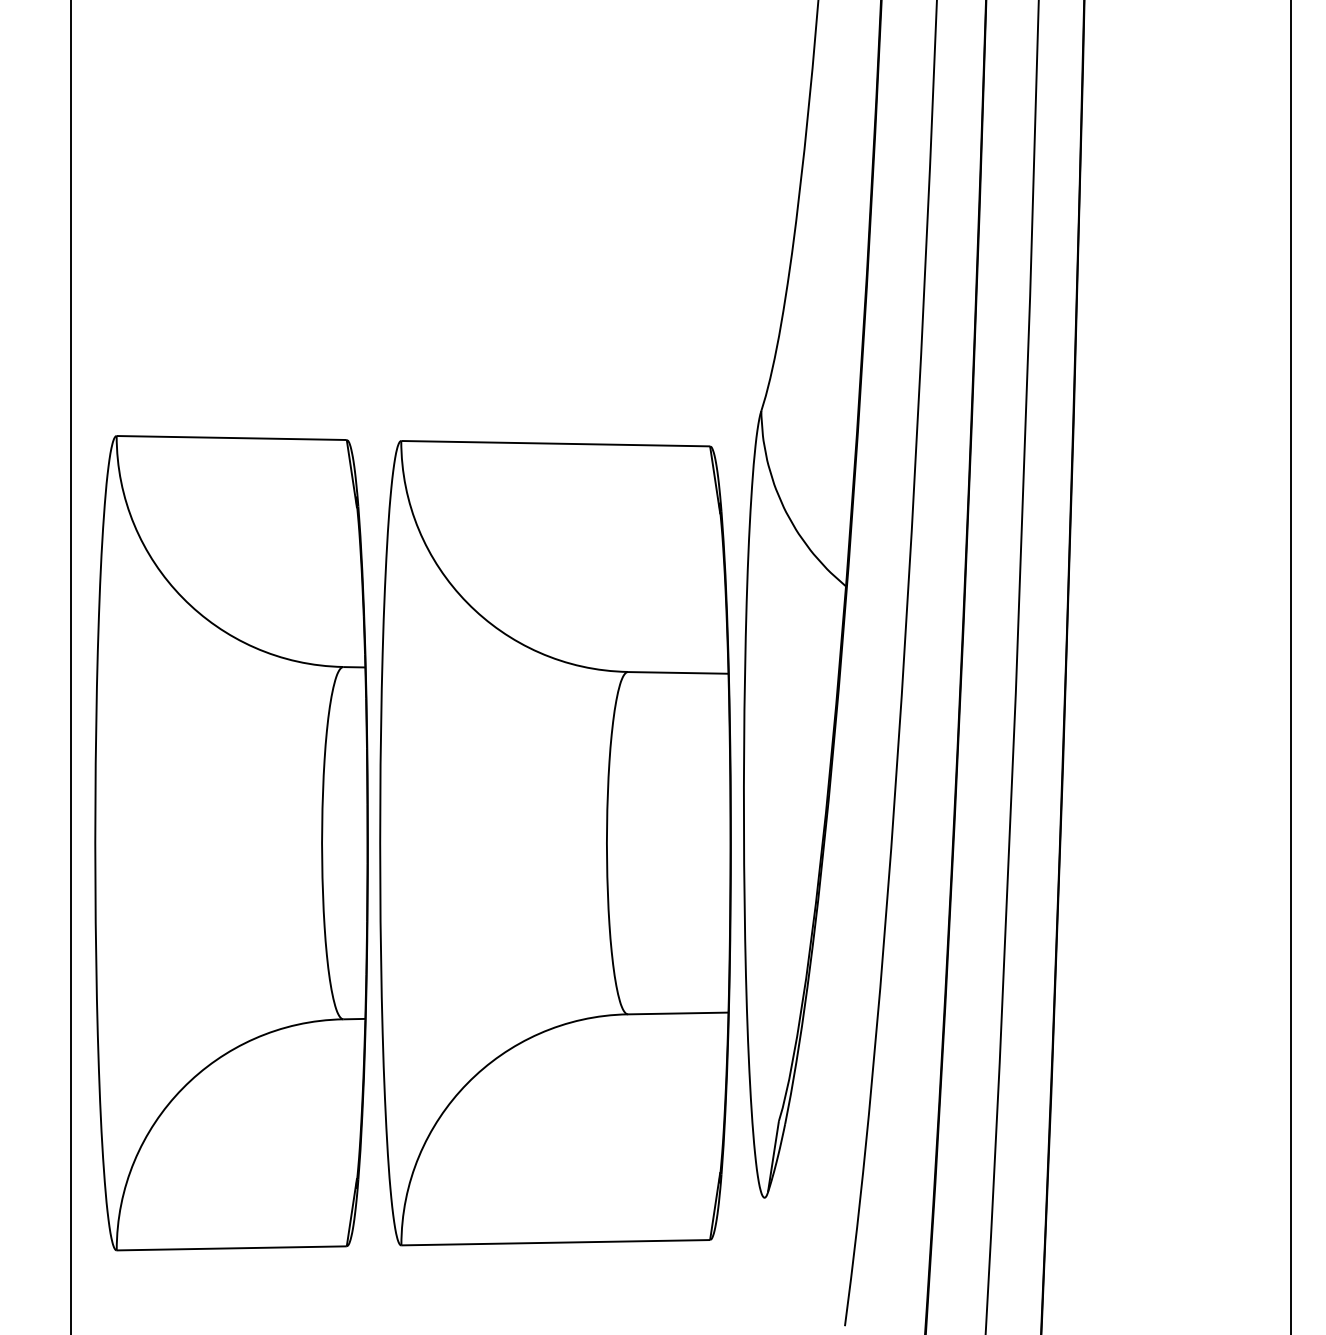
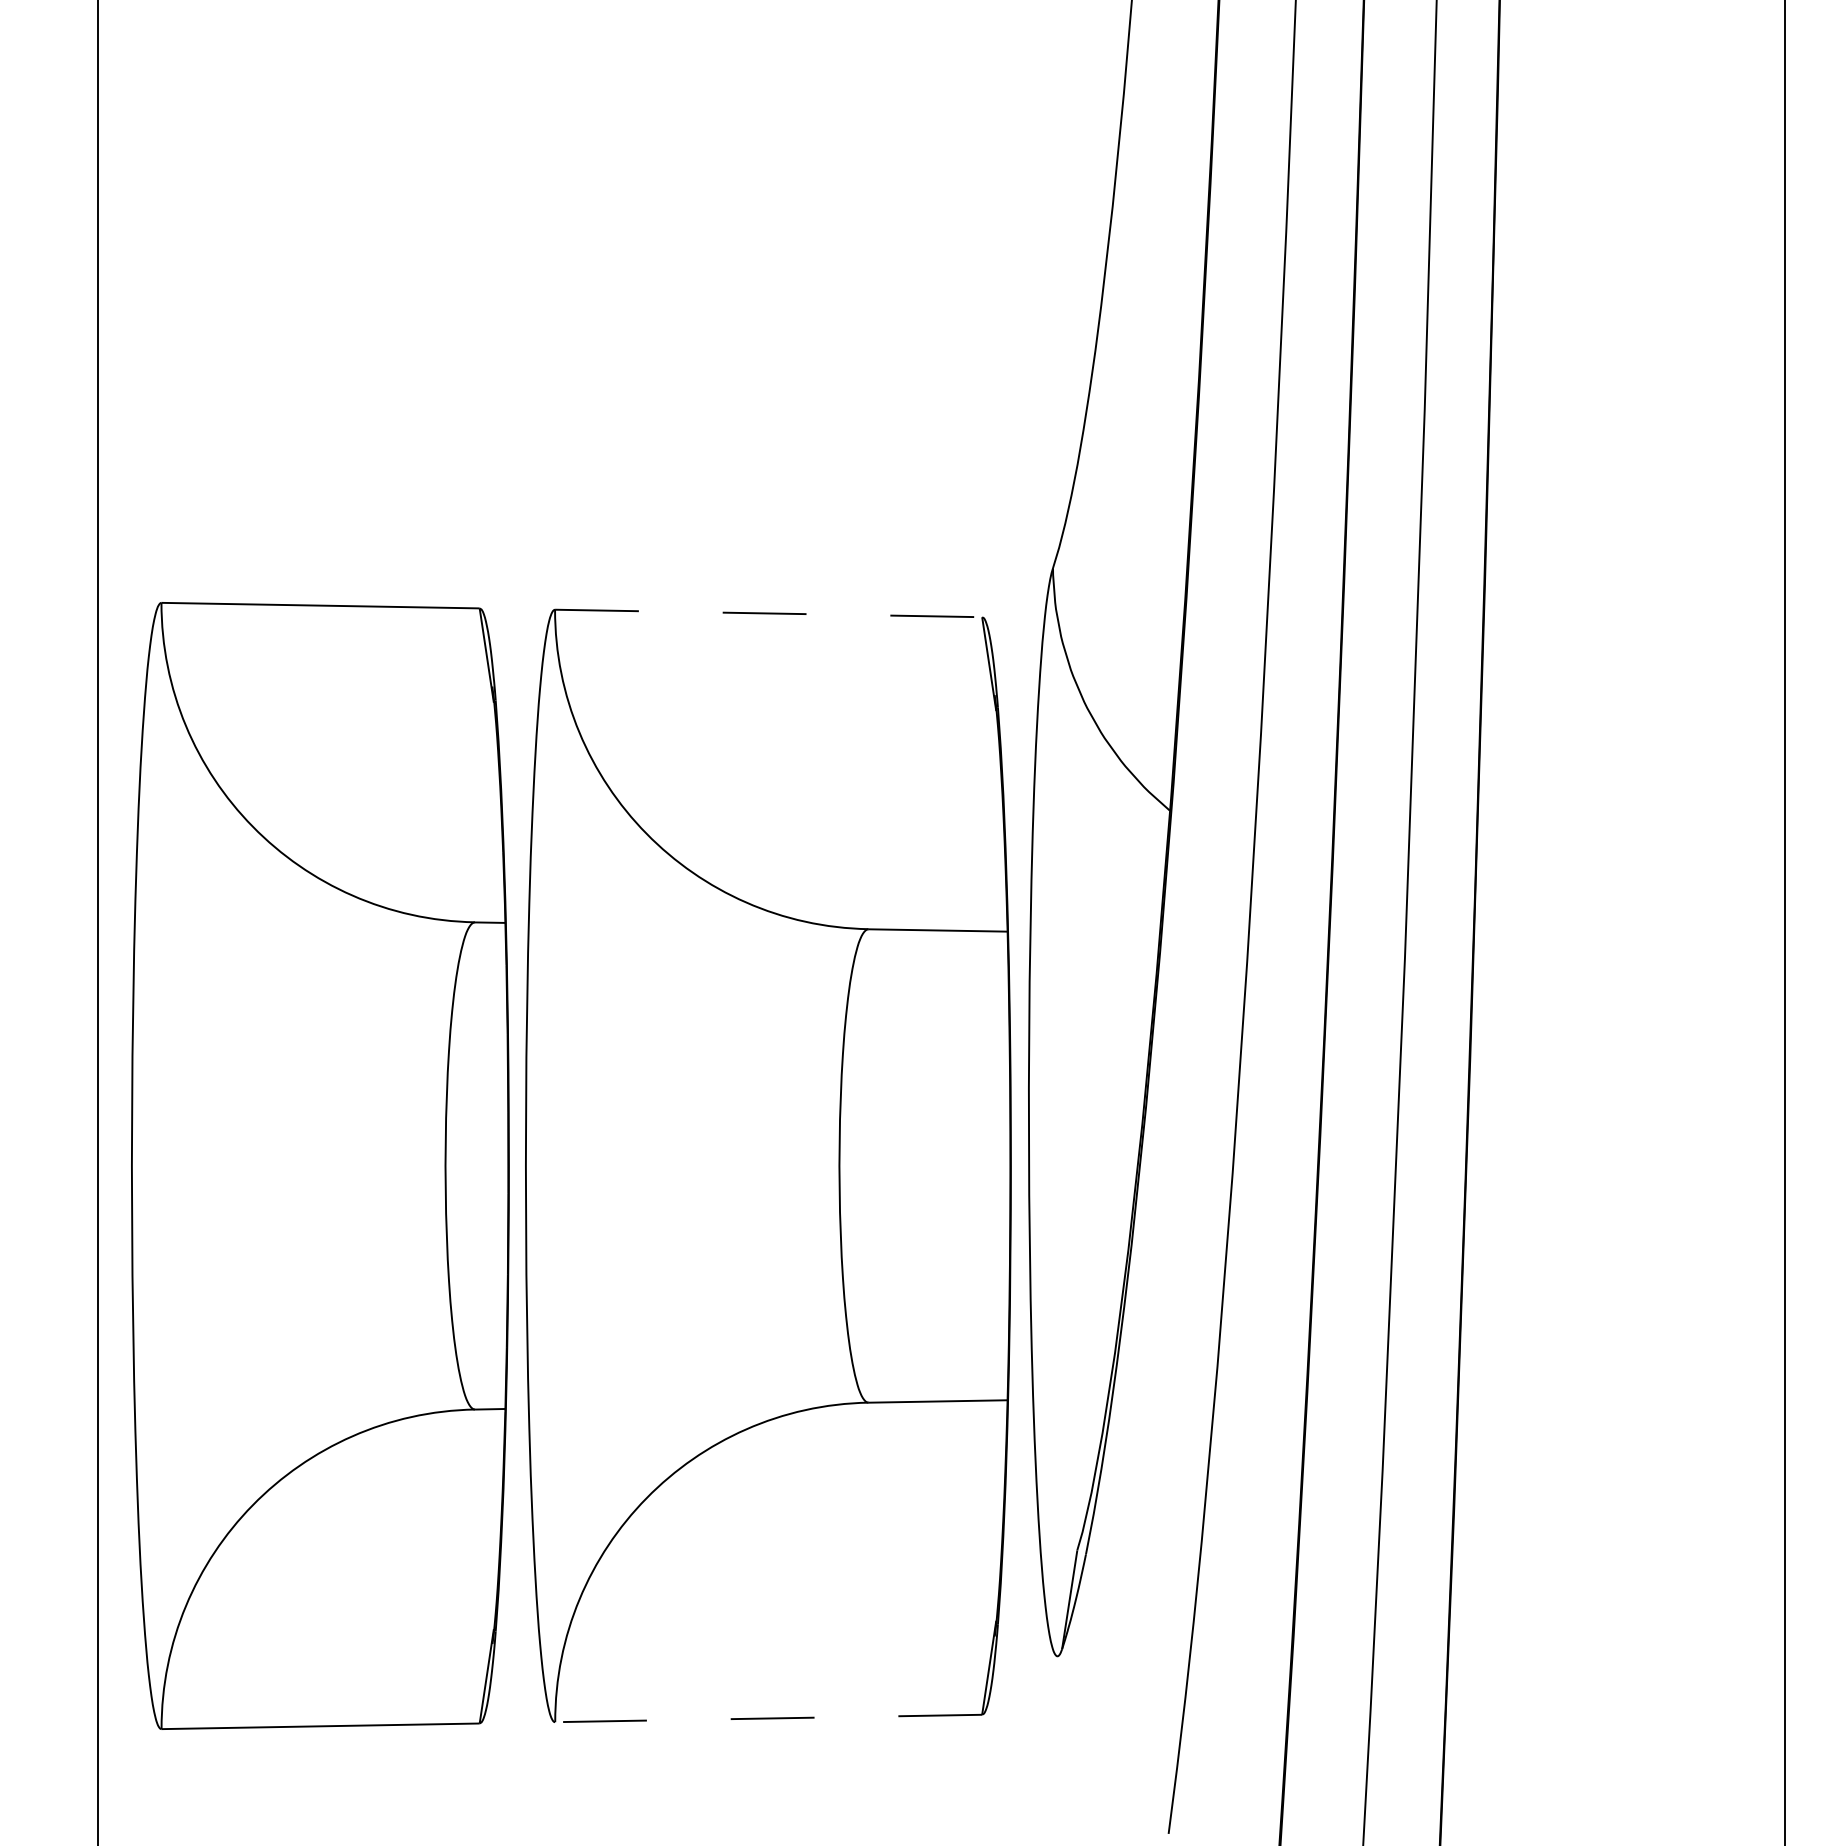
line: (555, 443) -> (768, 613), solid -> dashed
line: (555, 1242) -> (768, 1718), solid -> dashed

